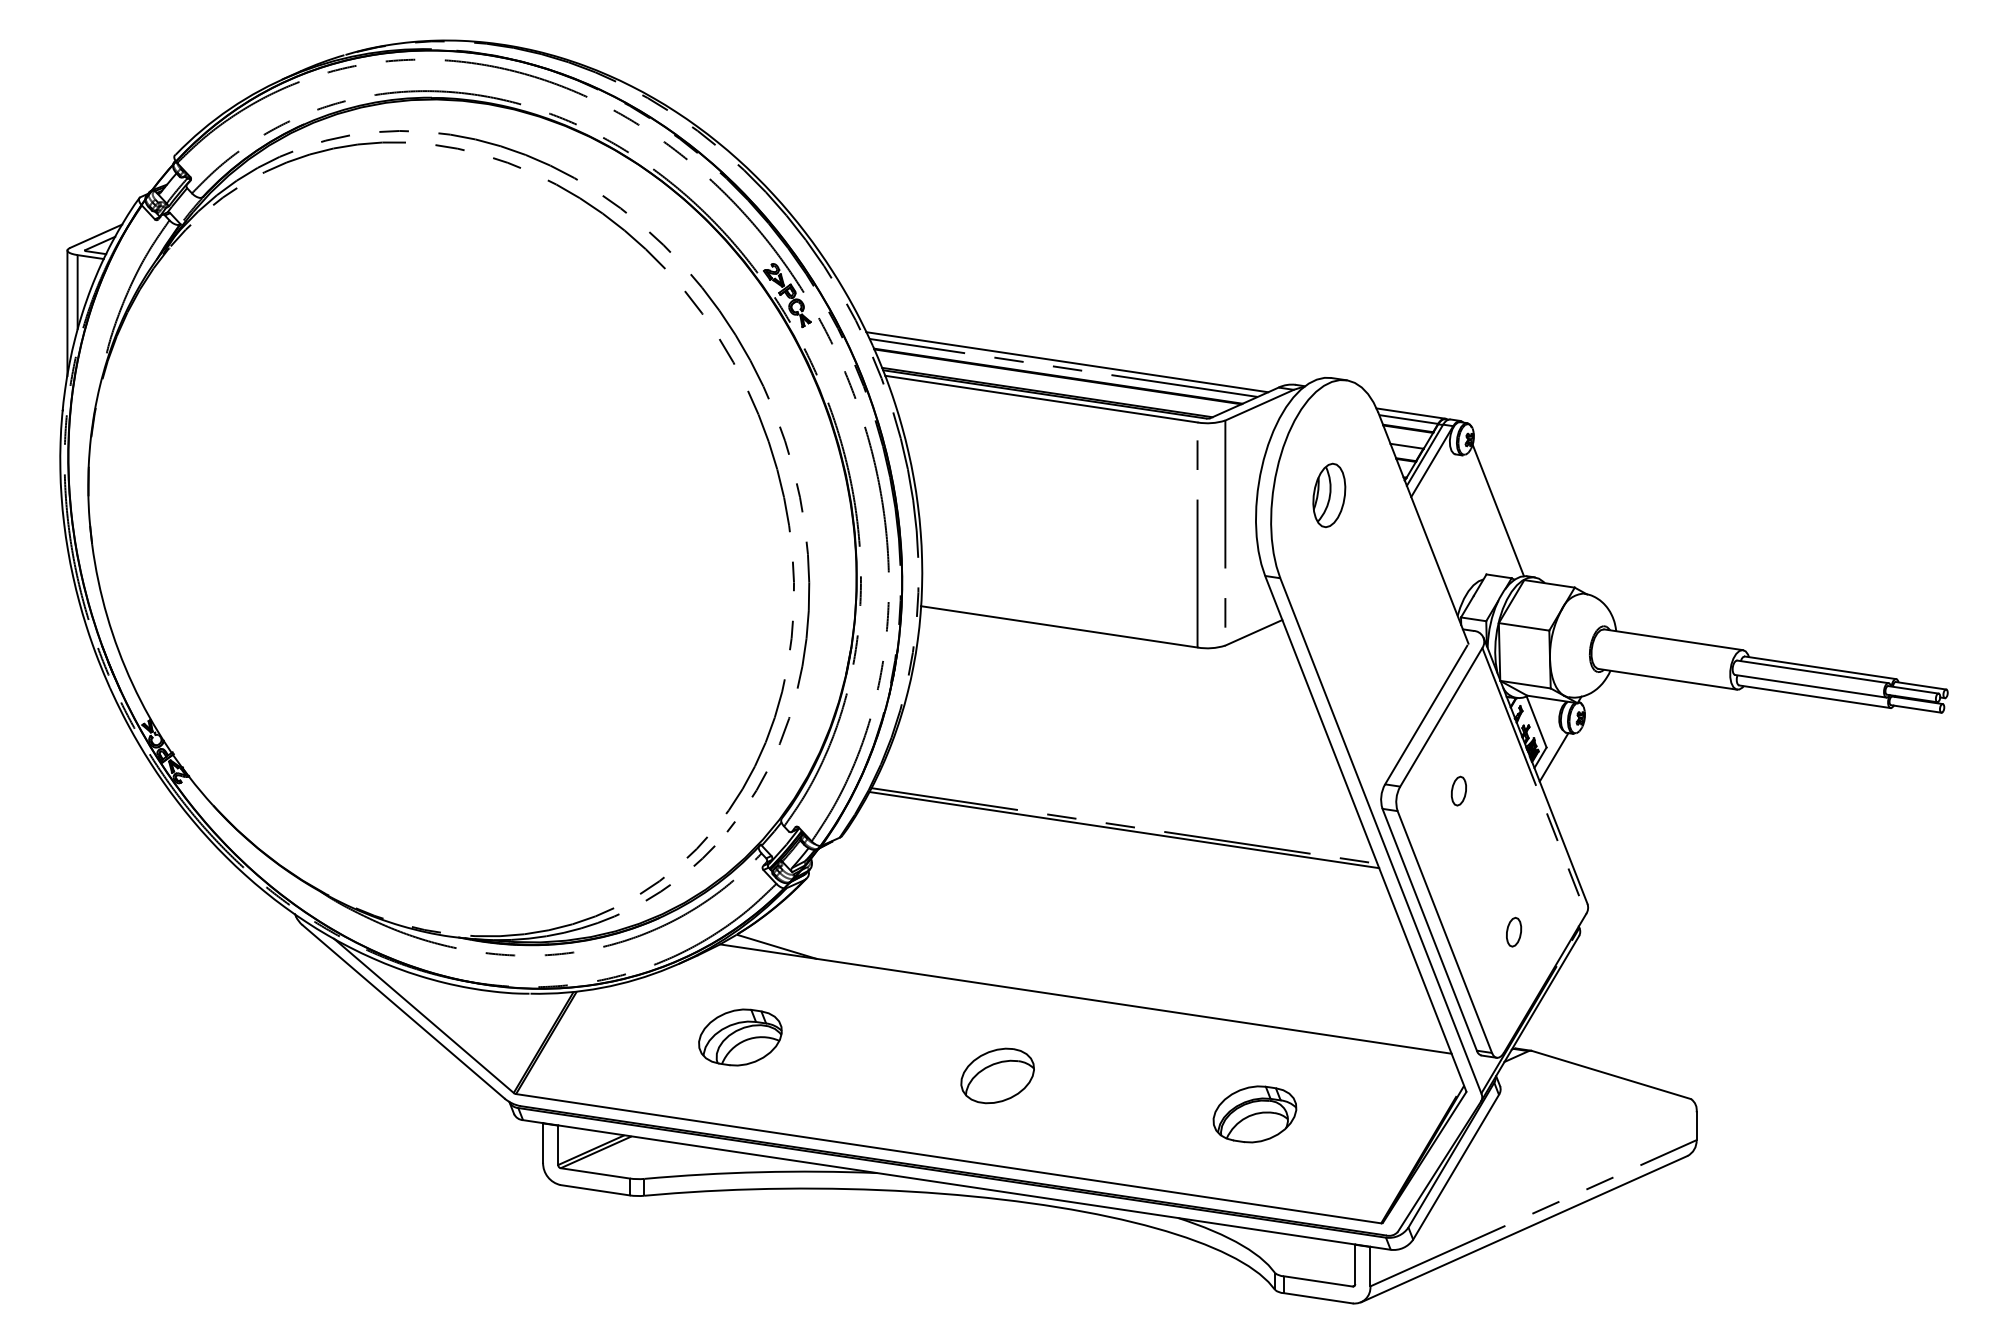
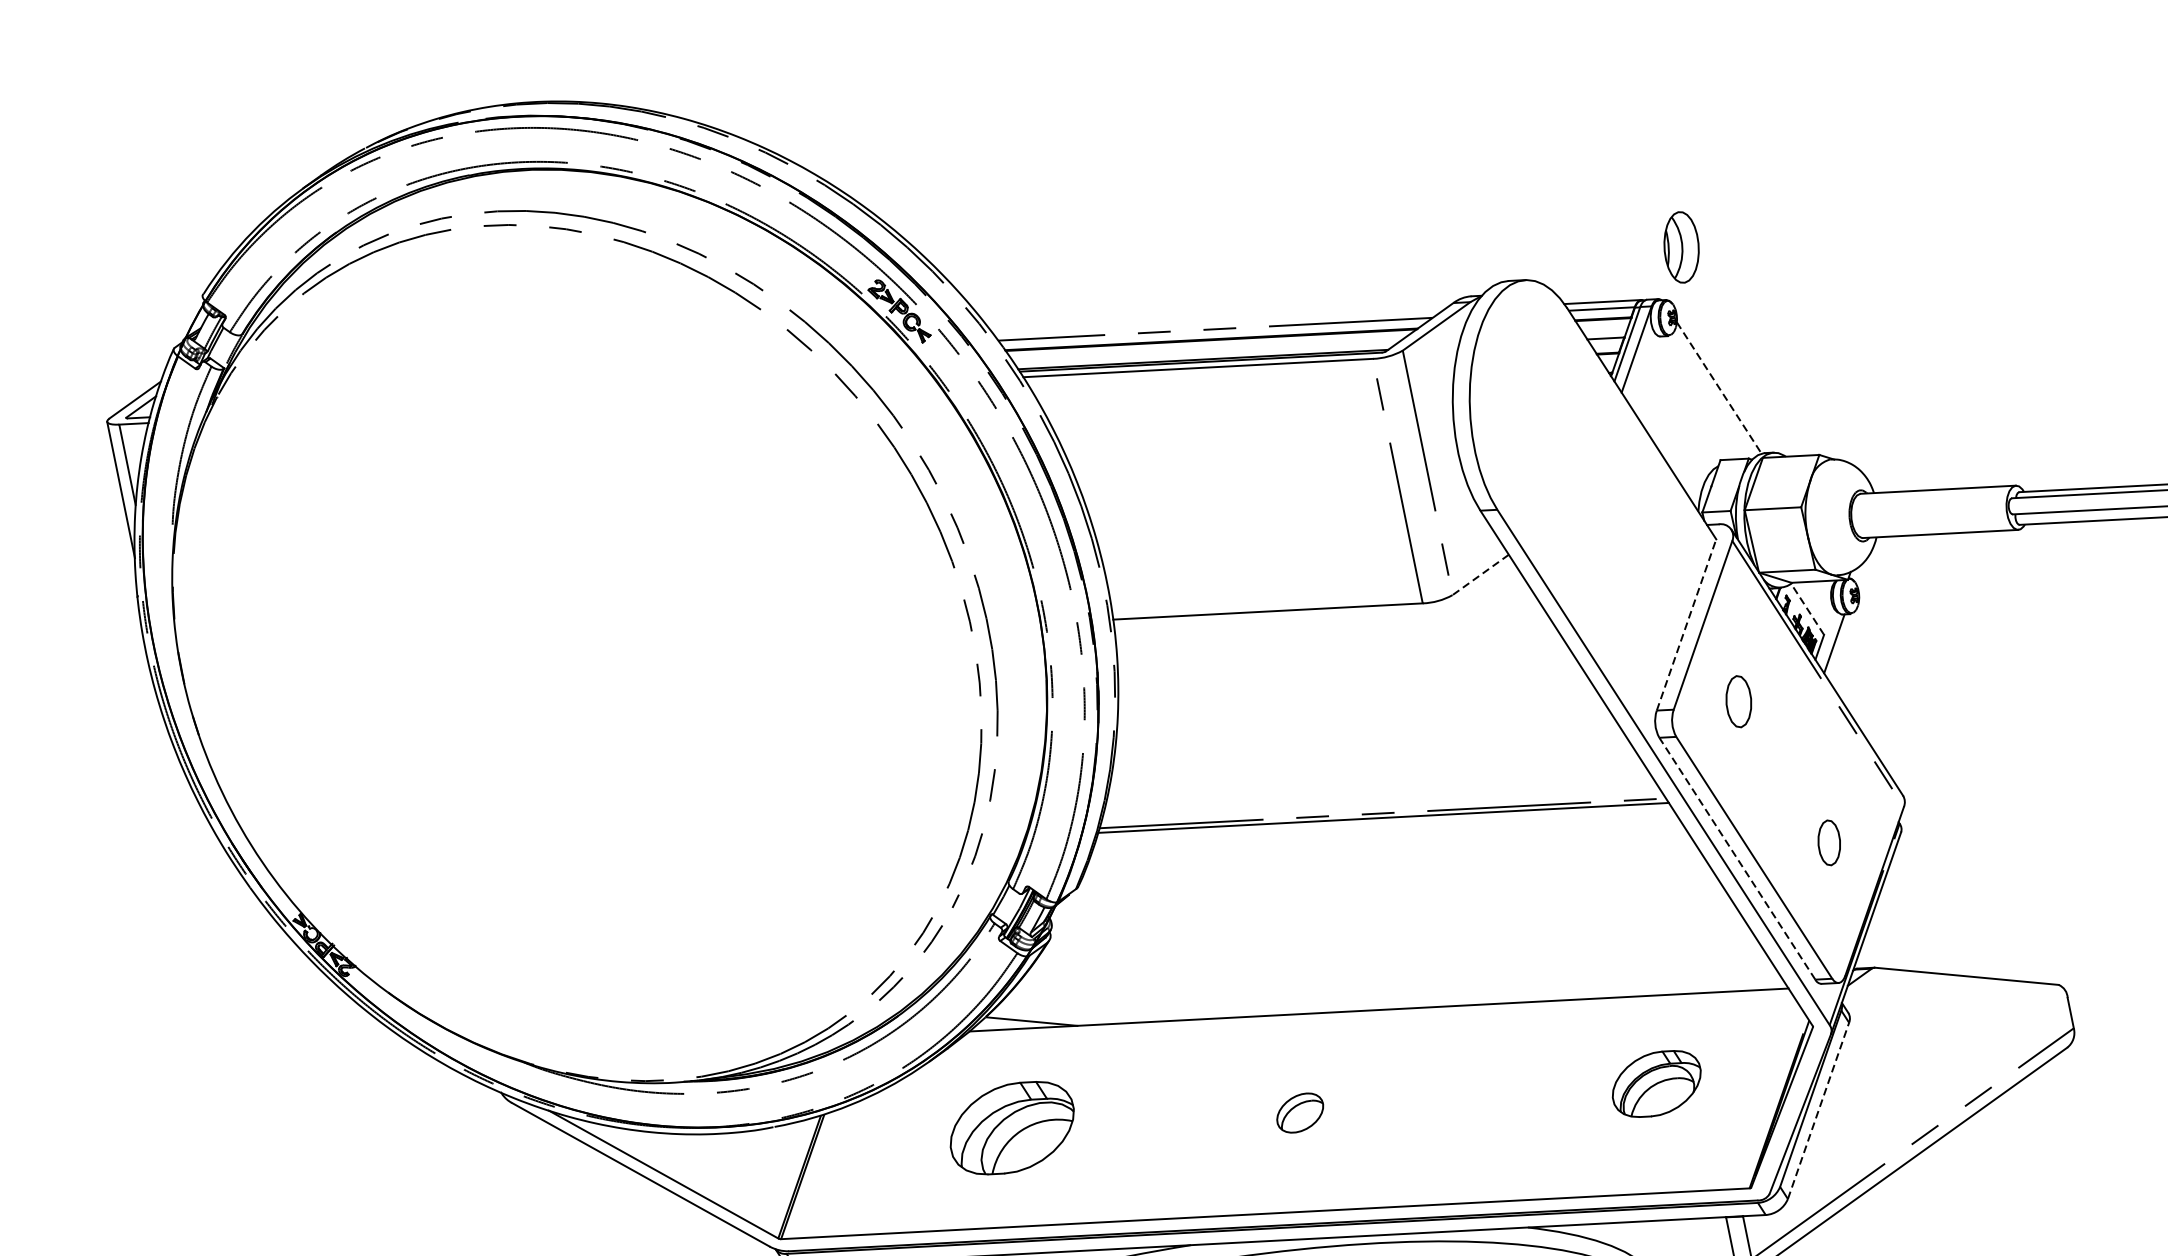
line: (1067, 362) -> (1218, 322), removed
part: (1329, 495) -> (1681, 247), moved
line: (1498, 510) -> (1719, 387), solid -> dashed
line: (1253, 633) -> (1480, 575), solid -> dashed
line: (1426, 715) -> (1686, 626), solid -> dashed
line: (1536, 721) -> (1807, 608), solid -> dashed
part: (1458, 790) -> (1737, 701), size x1.6
line: (1429, 929) -> (1737, 858), solid -> dashed
part: (1514, 931) -> (1829, 841), size x1.4
part: (740, 1037) -> (1012, 1128), size x1.4
part: (997, 1075) -> (1300, 1112), size x0.6
part: (1254, 1114) -> (1656, 1084), moved
line: (1456, 1166) -> (1818, 1109), solid -> dashed

